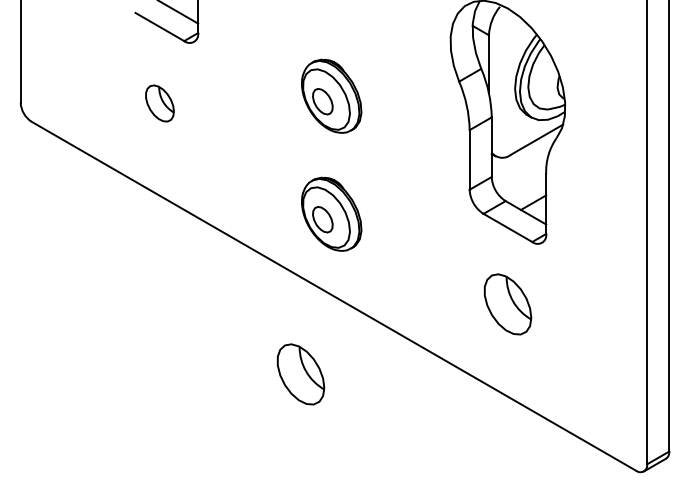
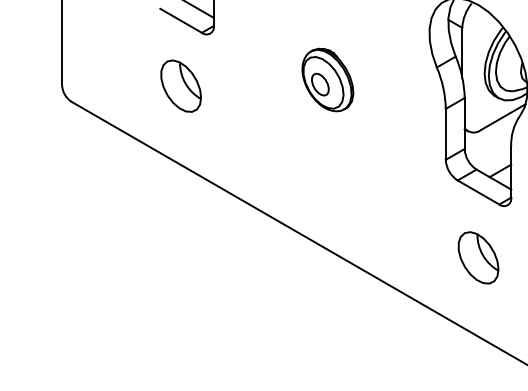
part: (159, 103) -> (180, 86), size x1.67
part: (331, 213) -> (327, 180), removed
part: (300, 374) -> (301, 317), removed

